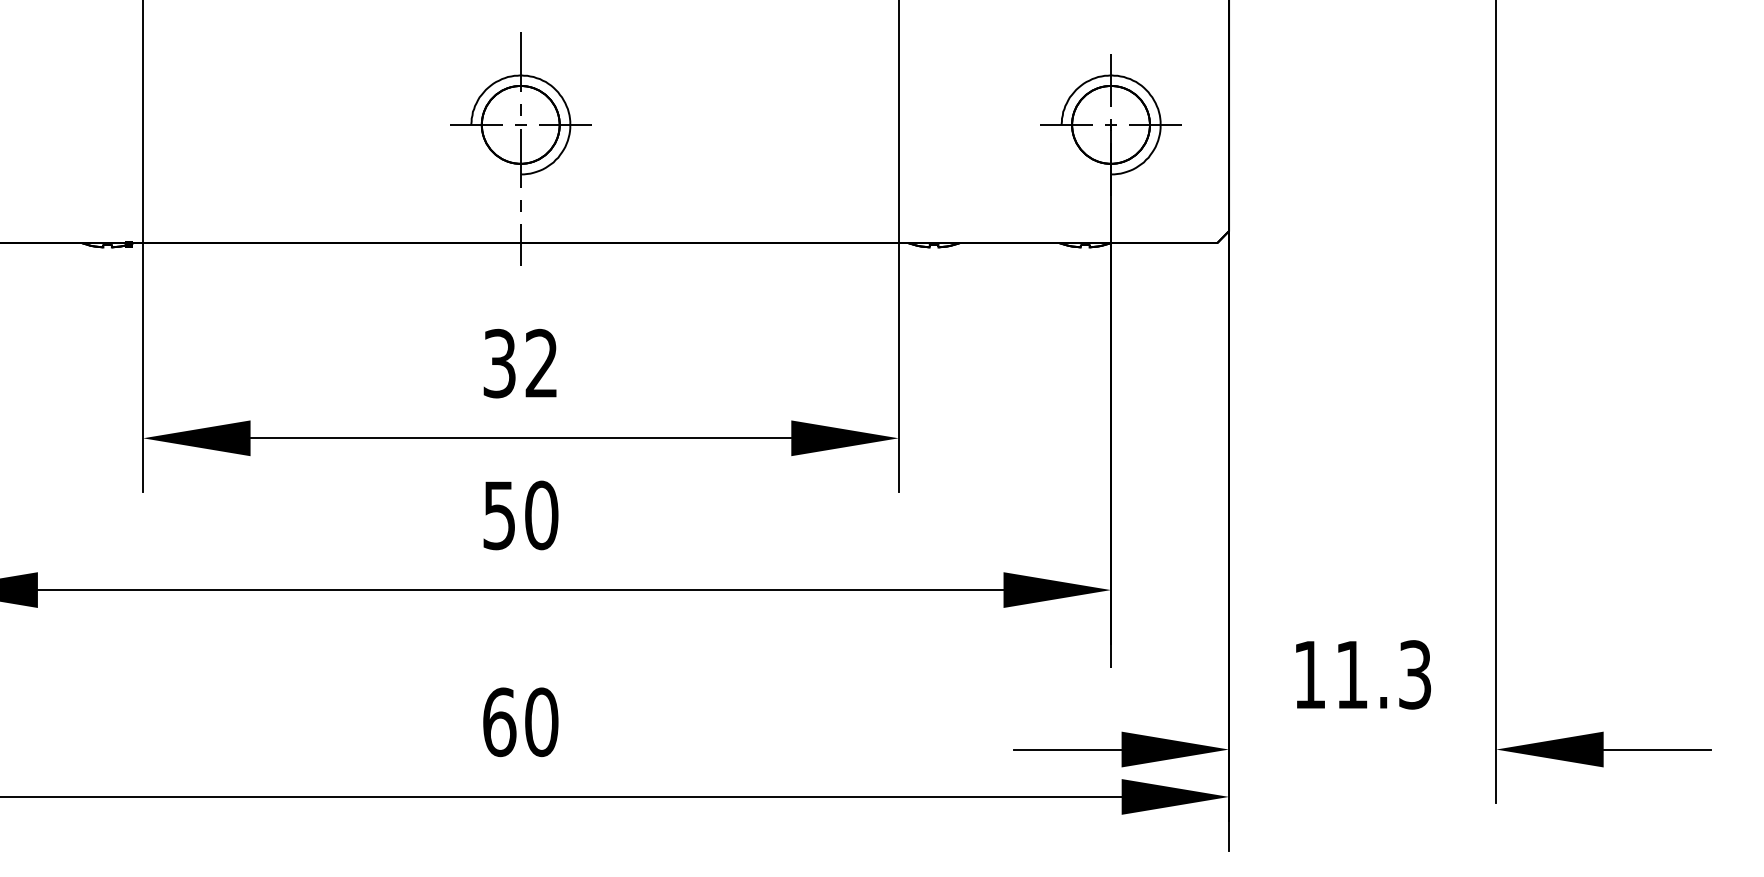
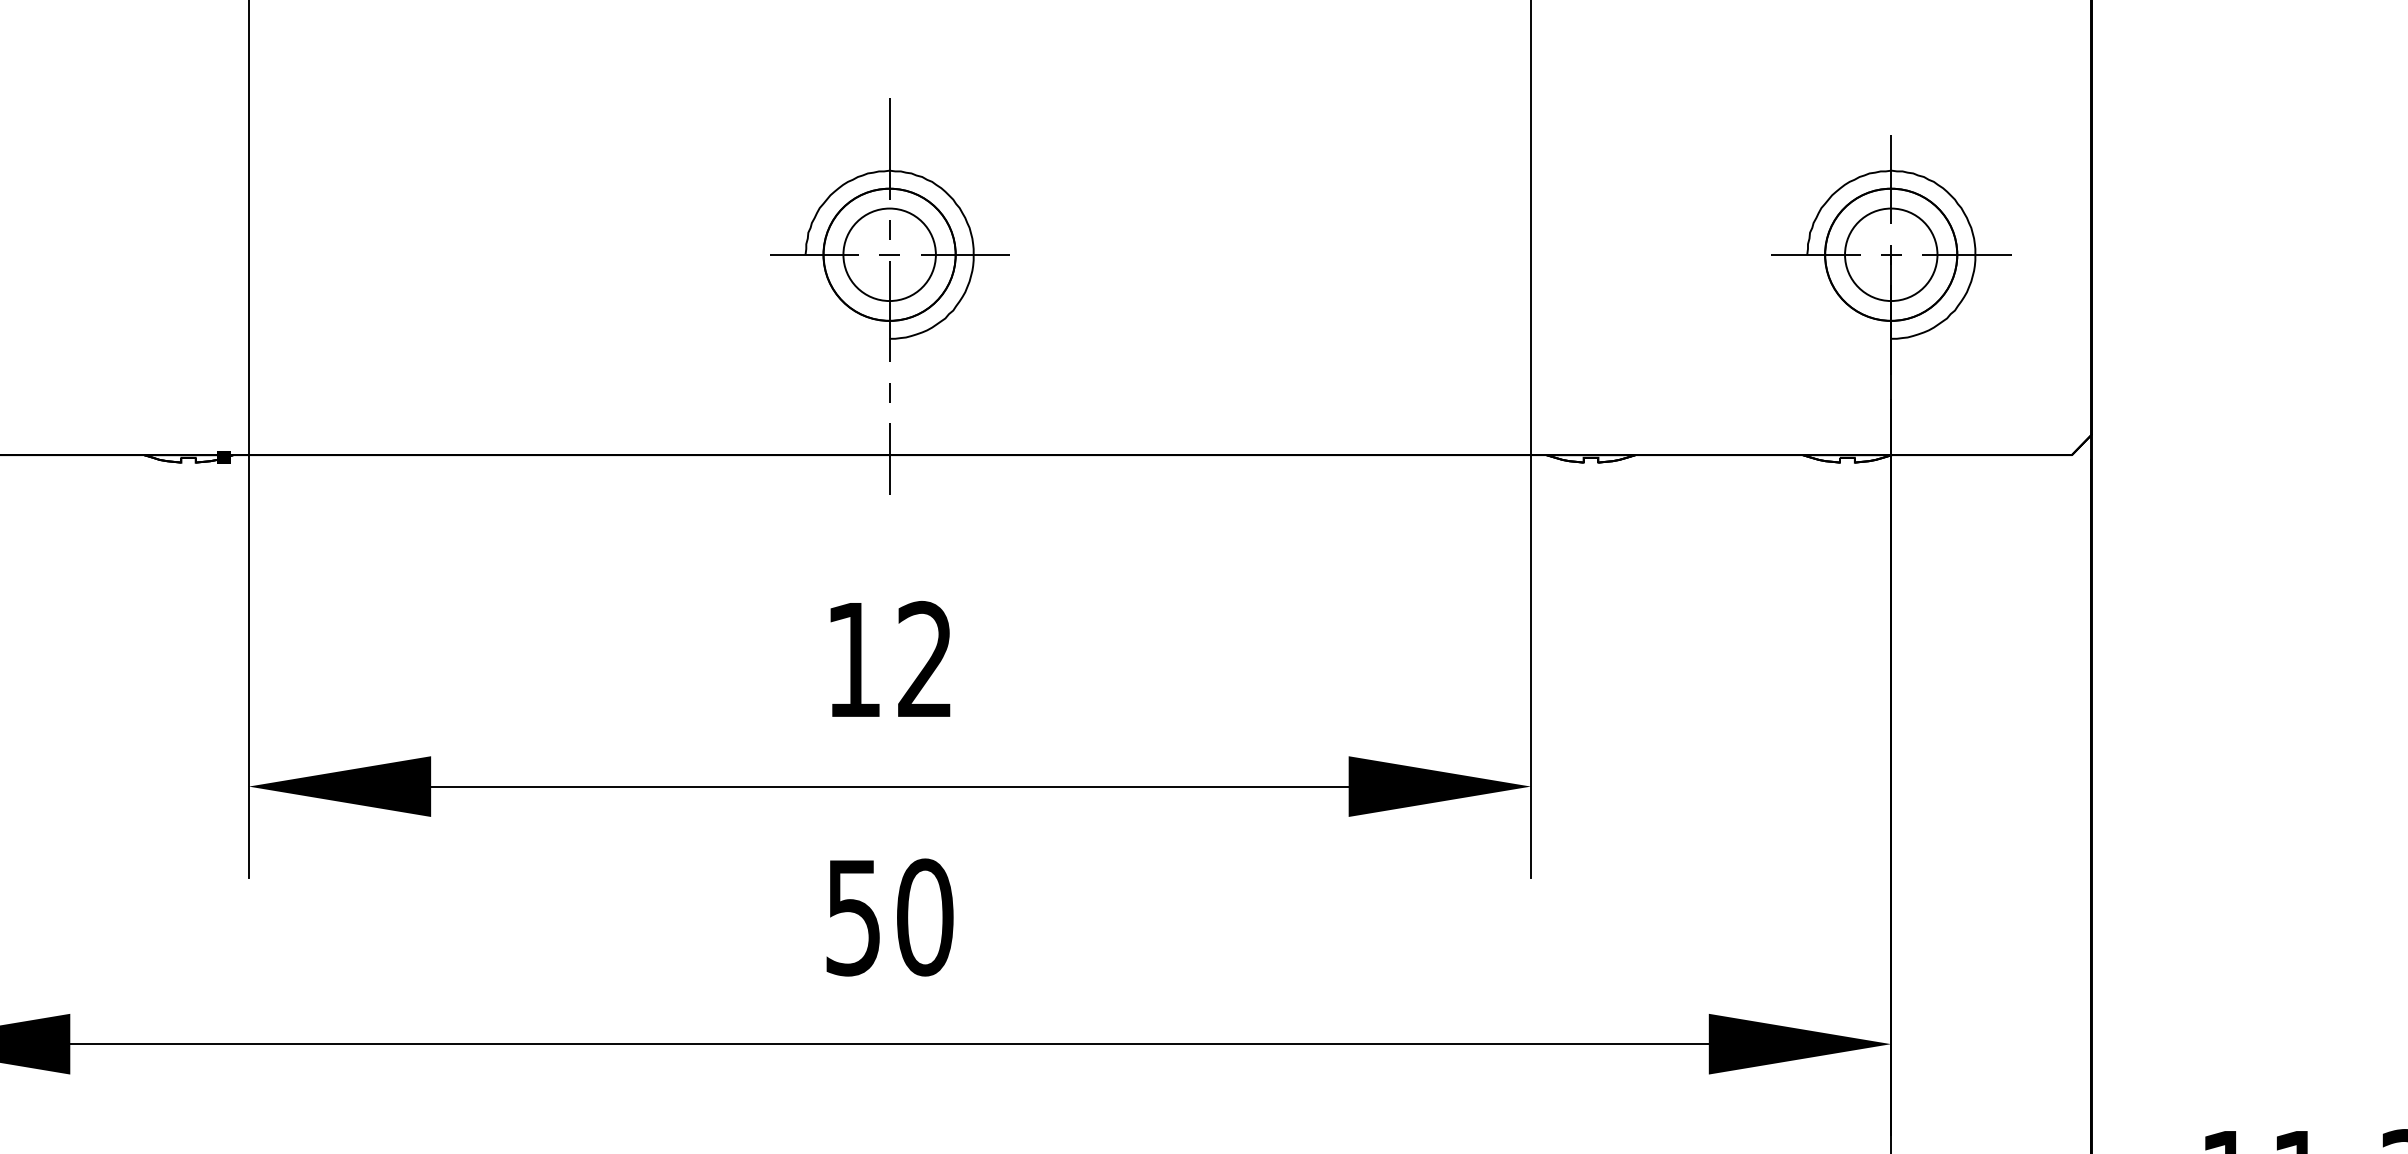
circle: (520, 124) -> (889, 254), size x0.7
circle: (1110, 124) -> (1890, 254), size x0.7
text: (499, 363) -> (853, 659), 32 -> 12

